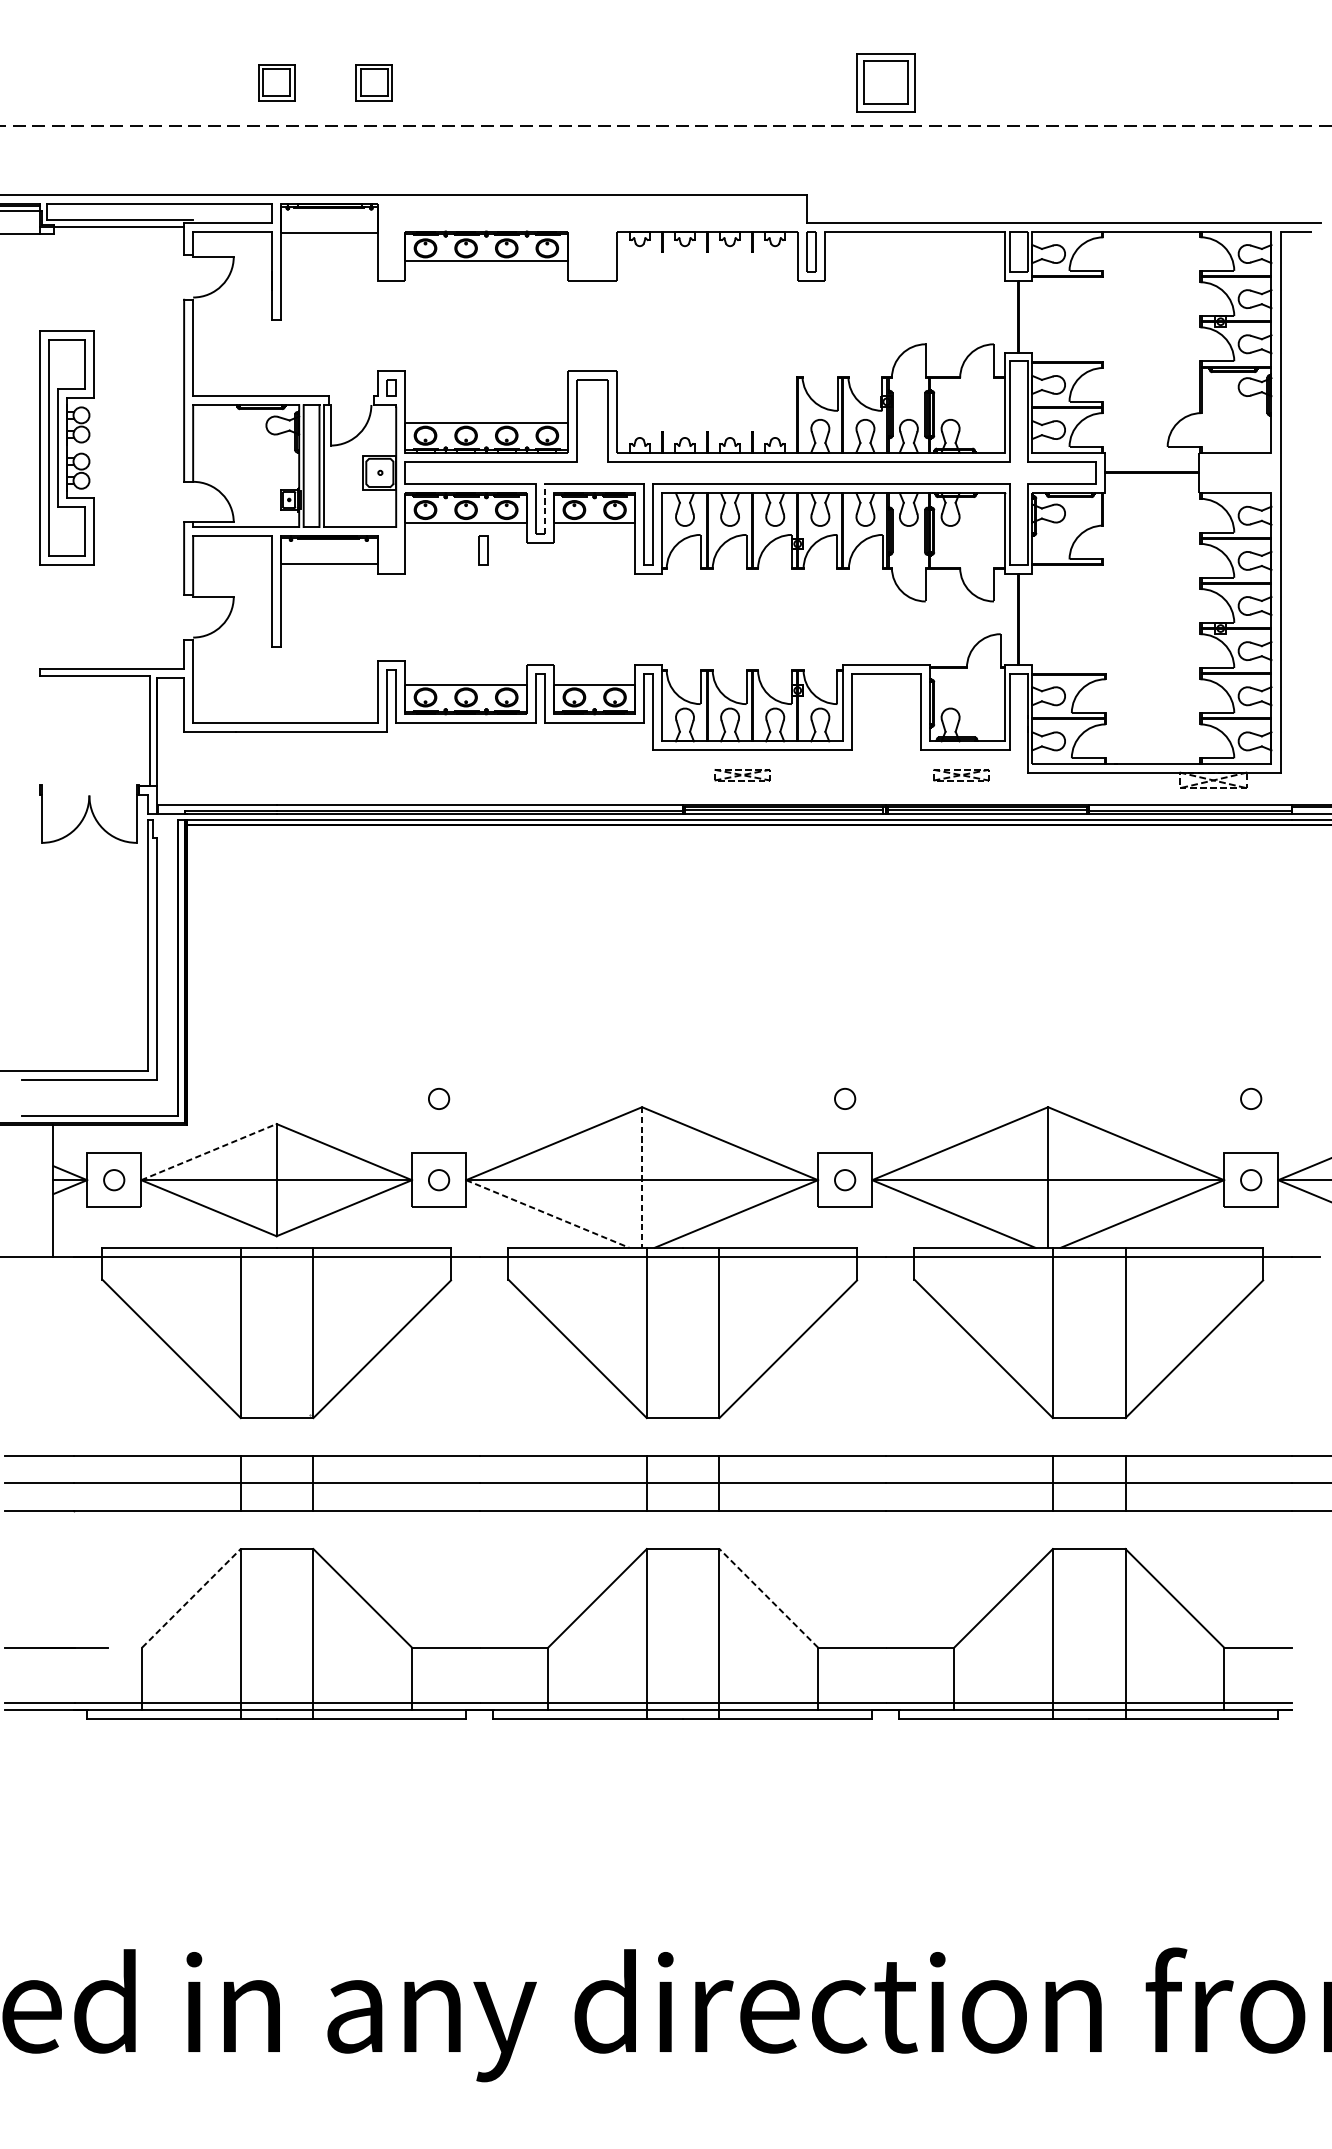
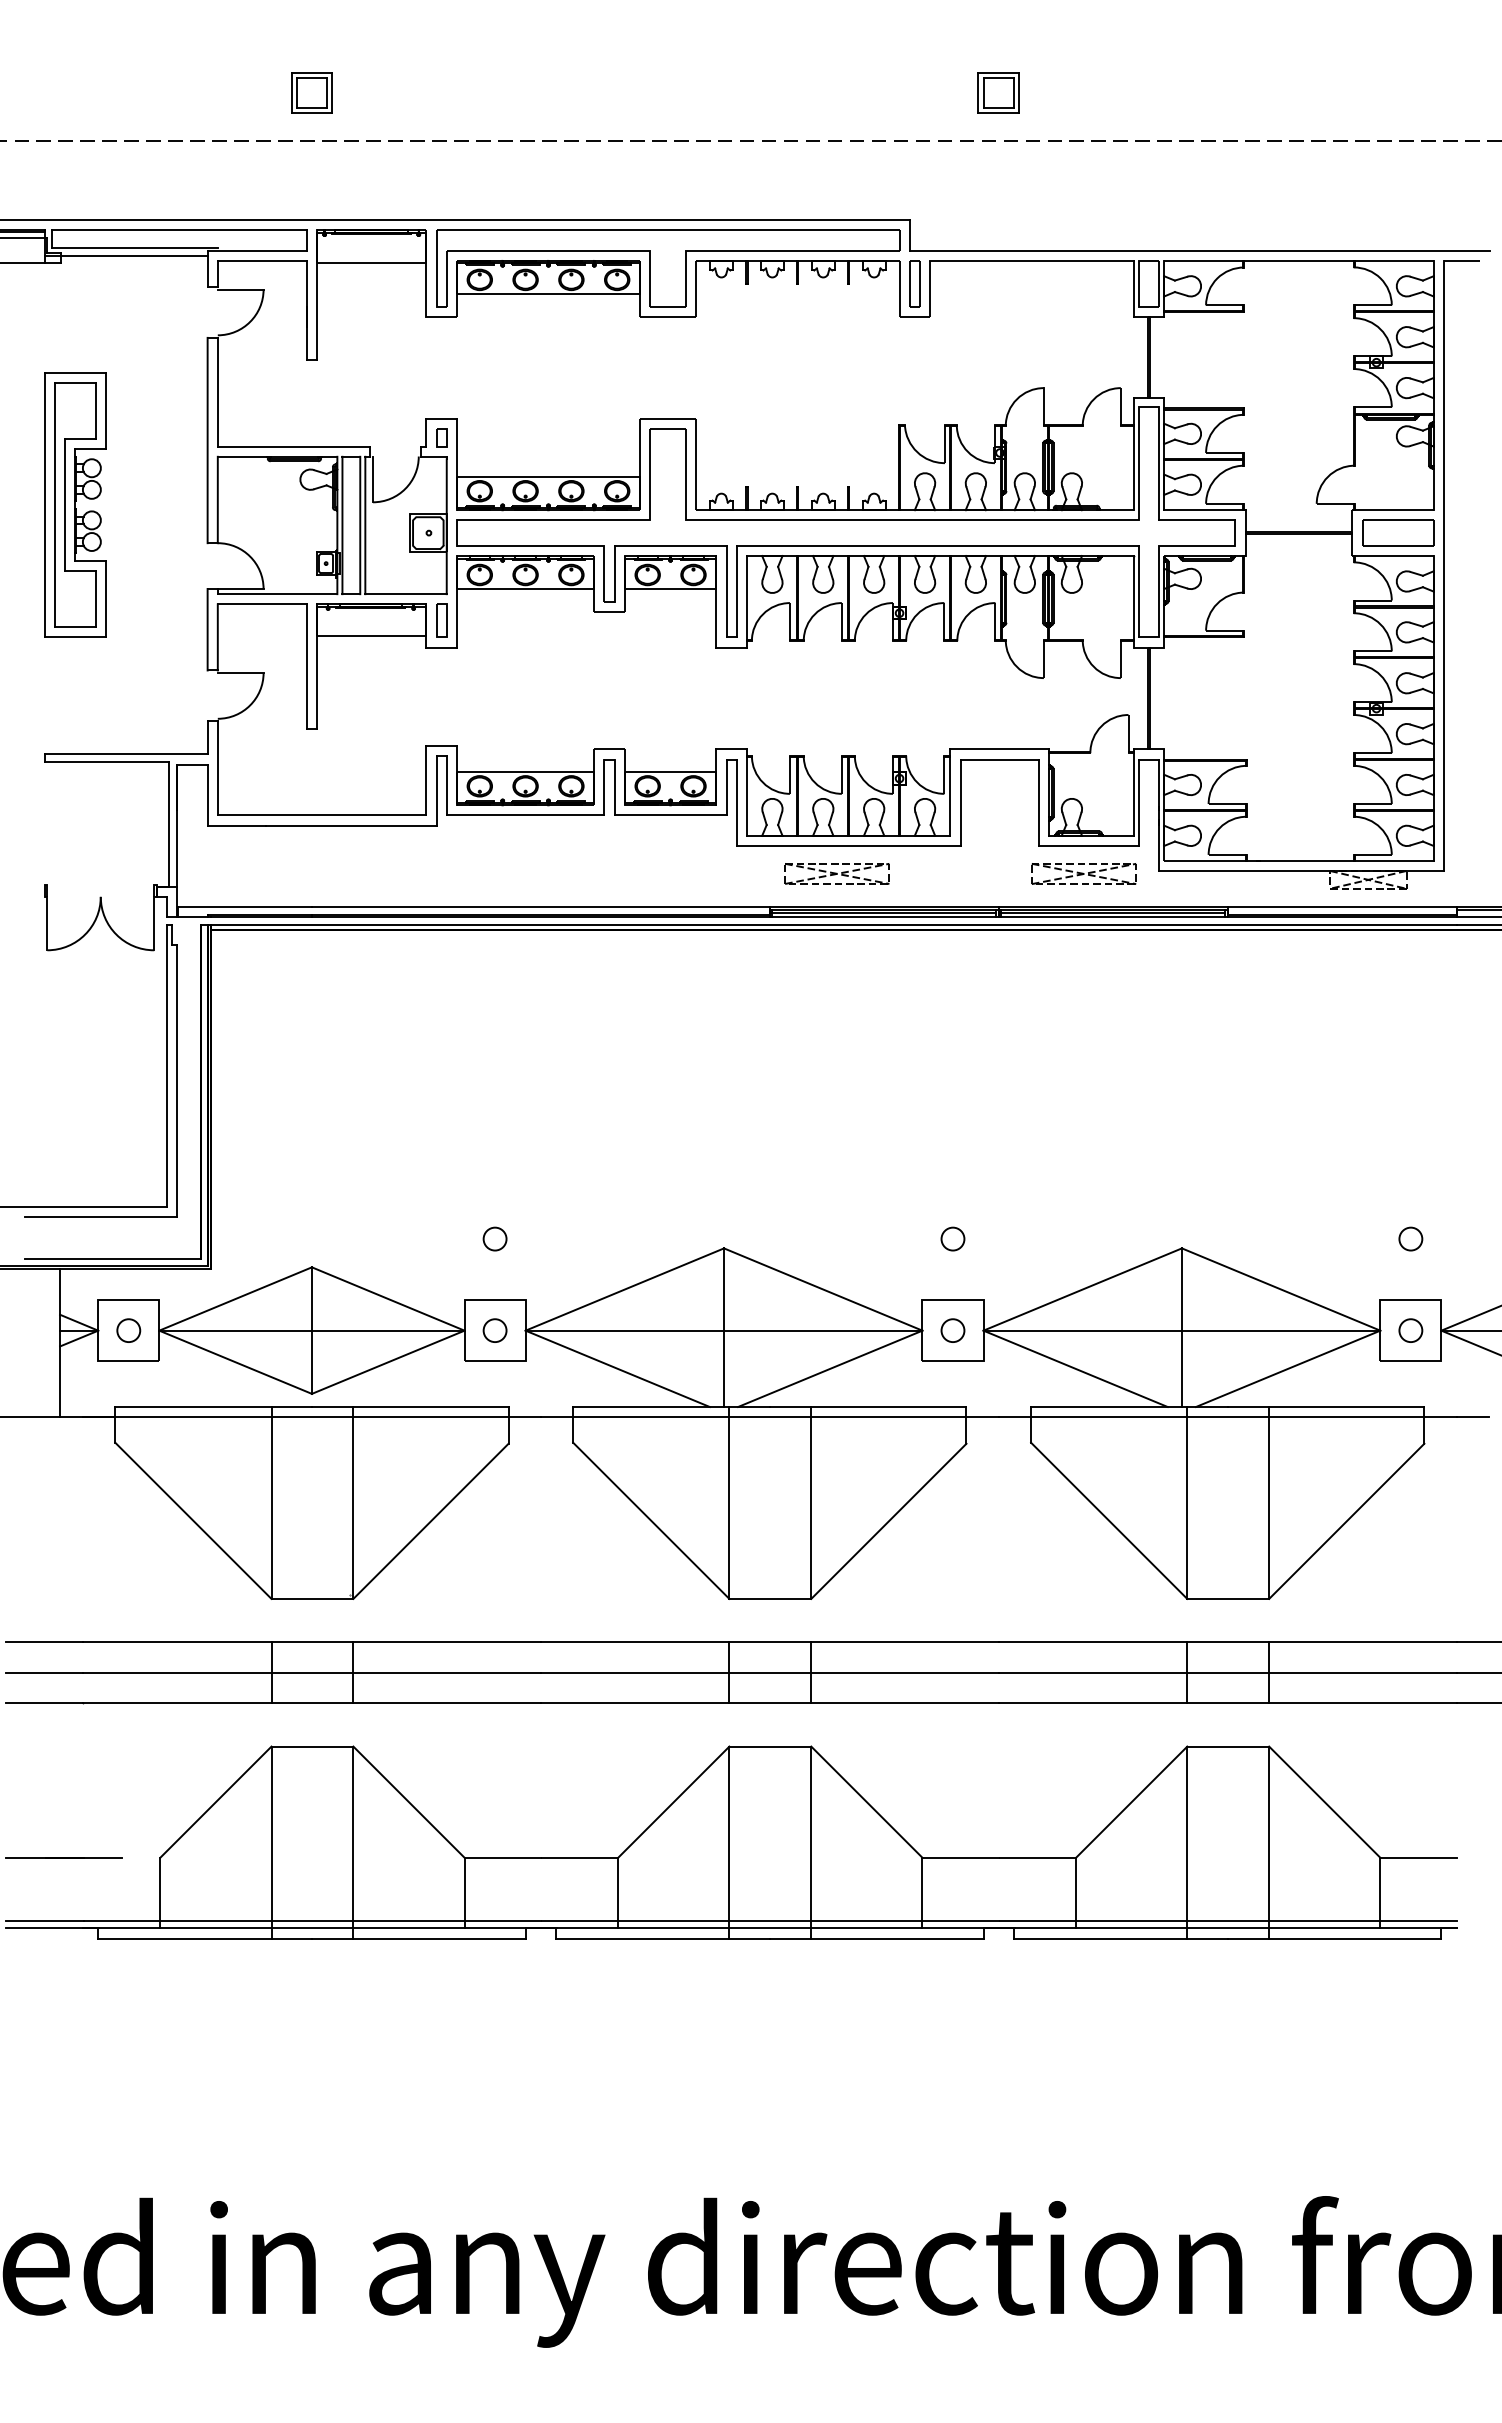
part: (373, 82) -> (421, 92), removed
part: (885, 82) -> (998, 92), size x0.62
part: (592, 238) -> (668, 268), added
part: (1240, 472) -> (1398, 532), added
line: (544, 508) -> (614, 573), dashed -> solid
part: (482, 550) -> (441, 620), moved
part: (741, 774) -> (836, 873), size x1.67
part: (960, 774) -> (1083, 873), size x1.67
line: (208, 1152) -> (235, 1299), dashed -> solid
line: (642, 1178) -> (724, 1328), dashed -> solid
line: (547, 1213) -> (617, 1368), dashed -> solid
line: (191, 1598) -> (215, 1802), dashed -> solid
line: (768, 1598) -> (866, 1802), dashed -> solid

